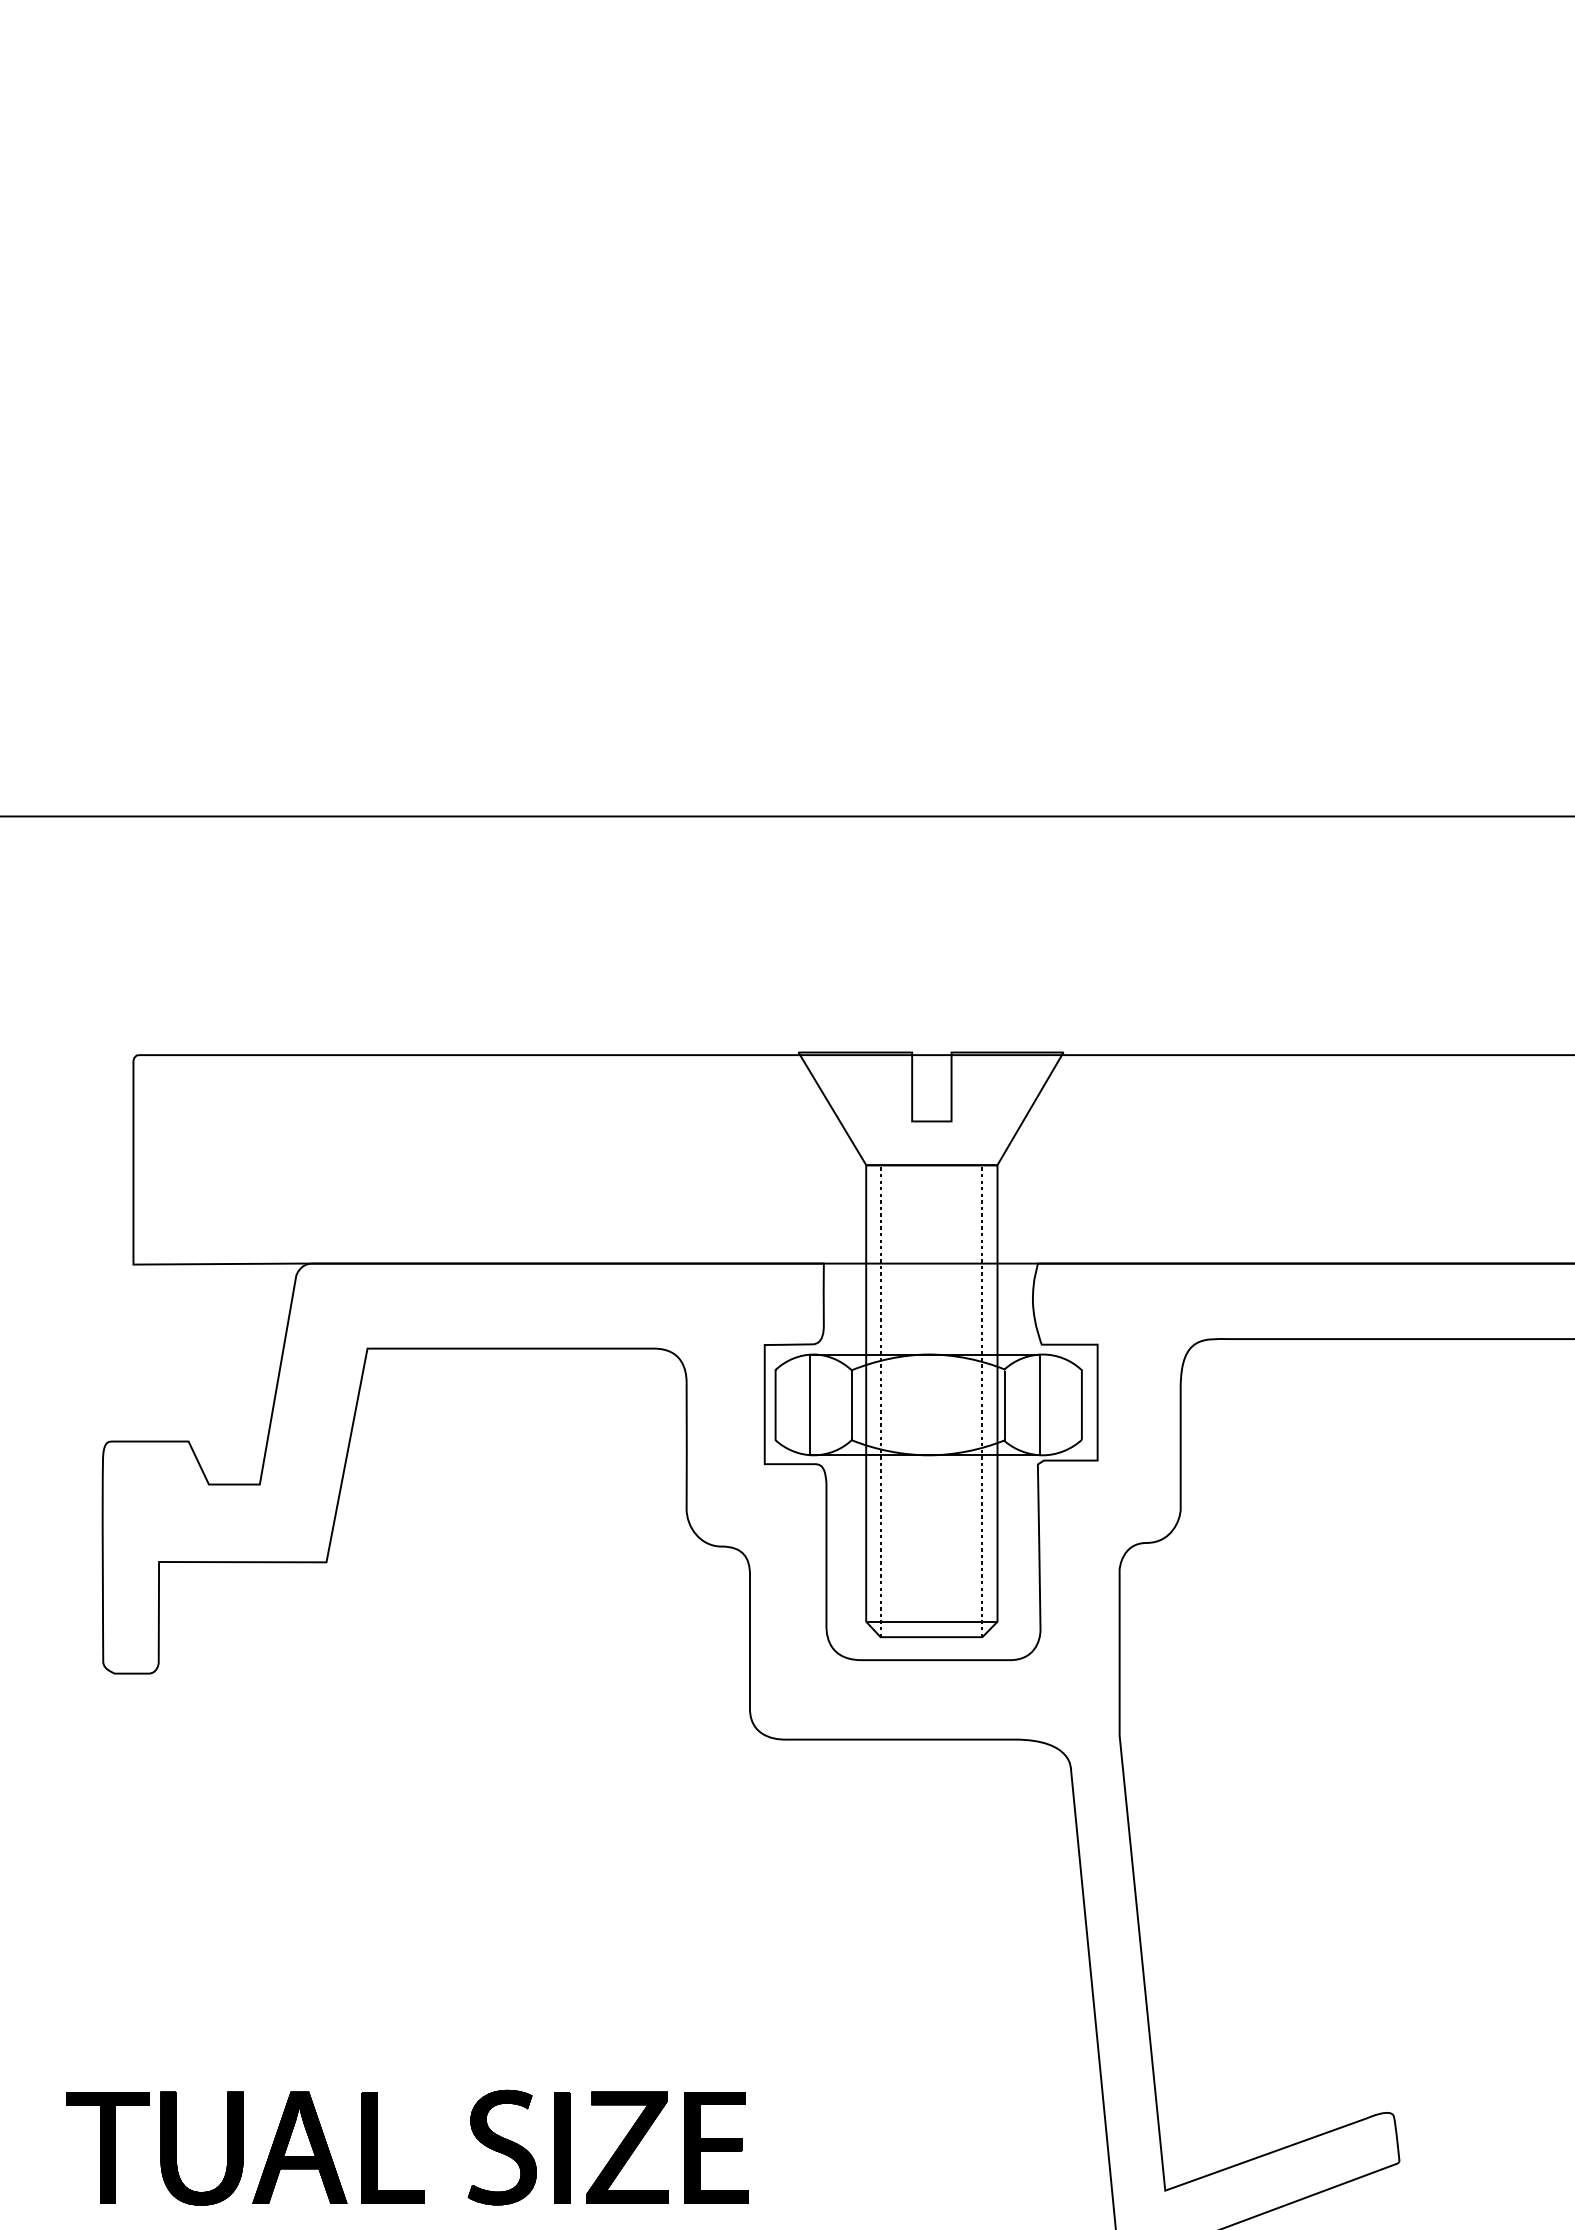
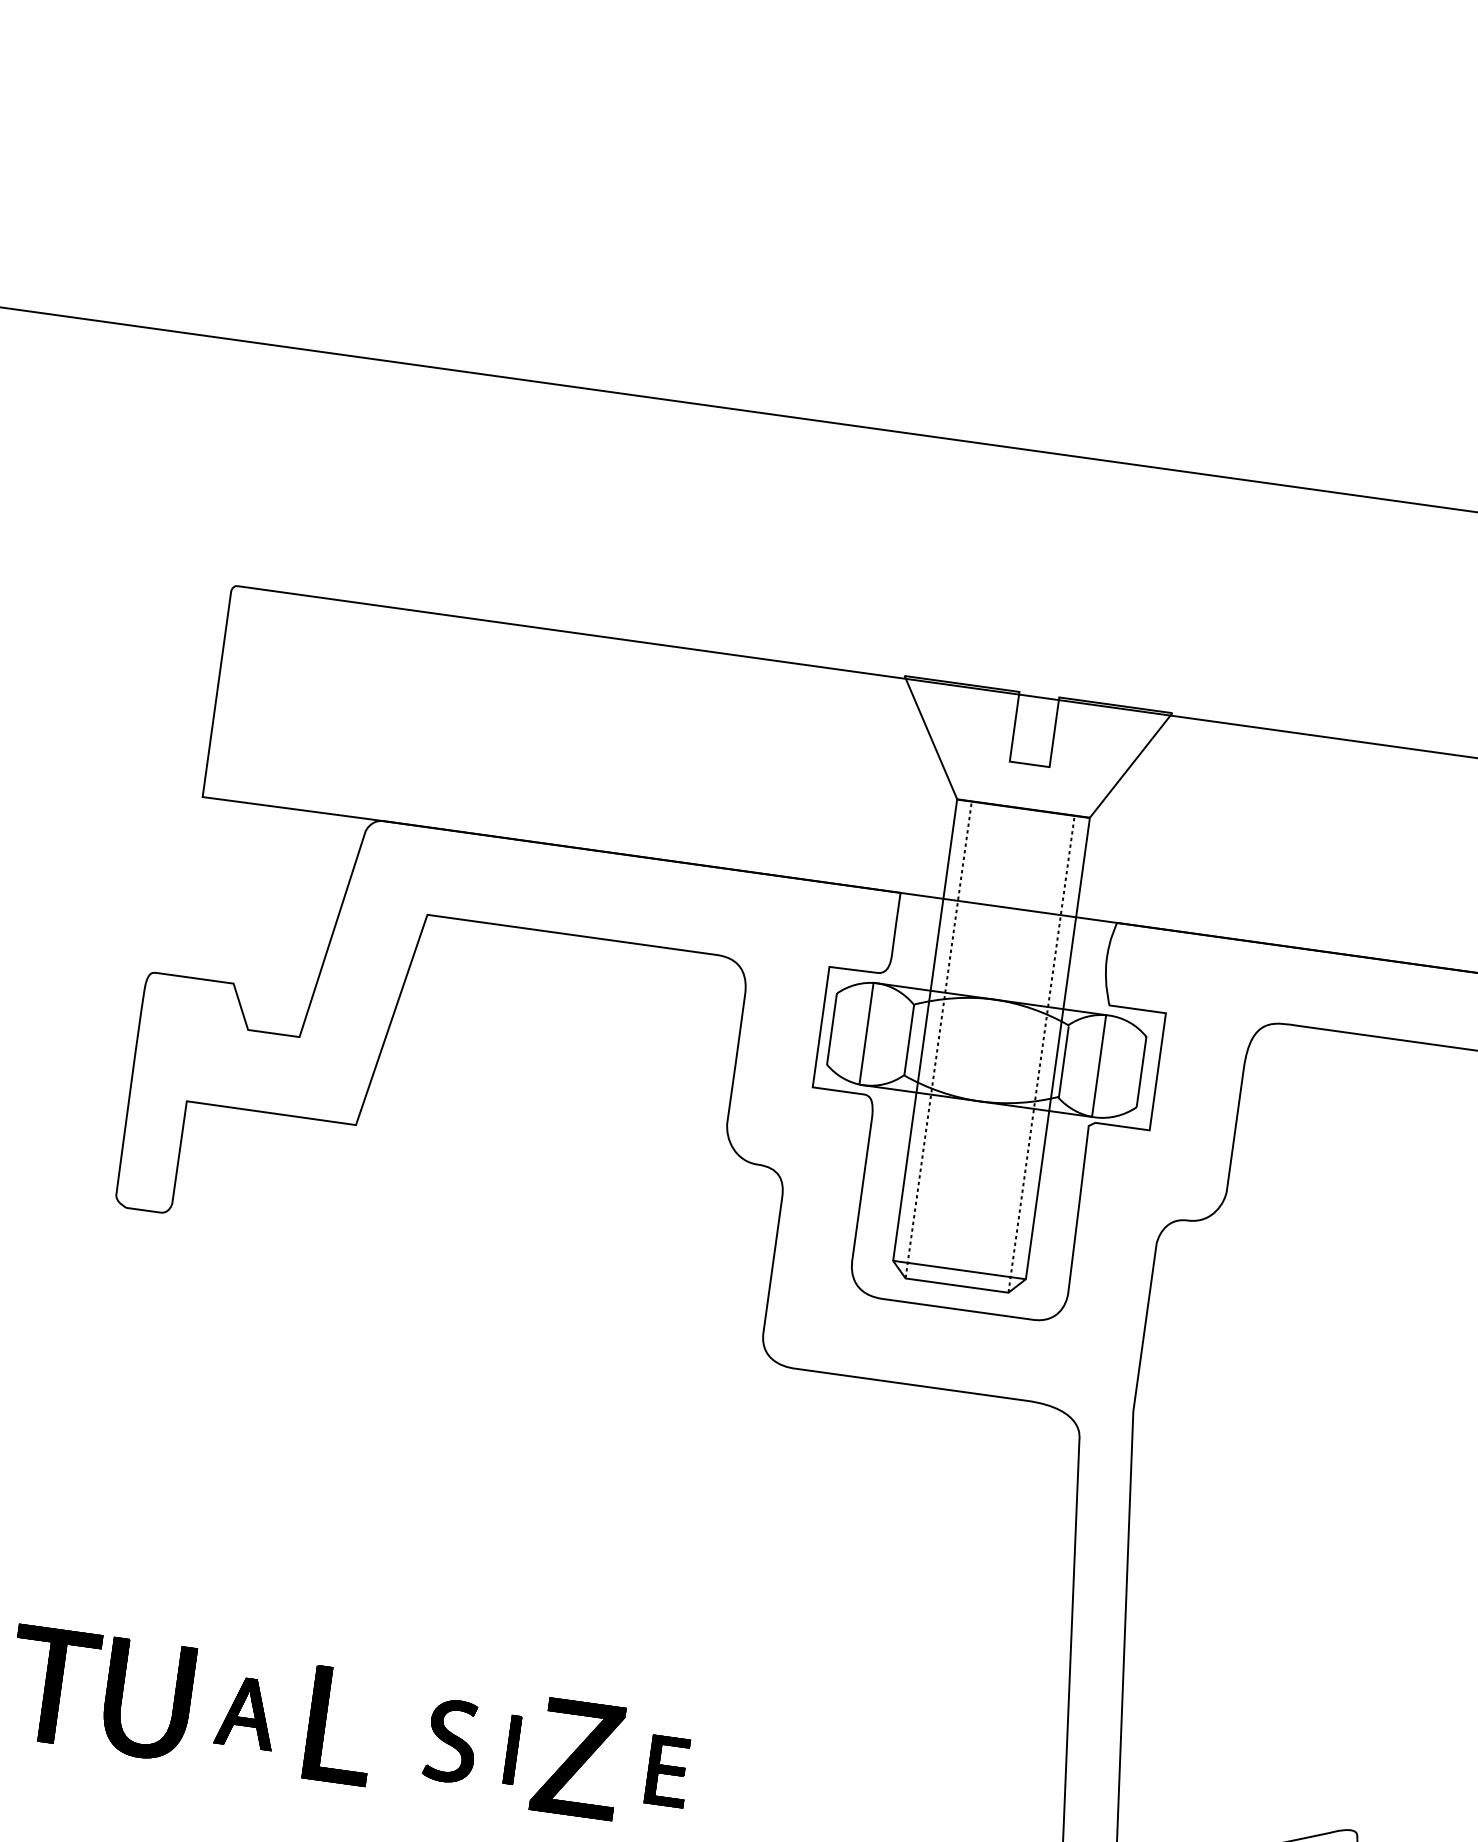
part: (299, 2147) -> (246, 1712), size x0.6
part: (501, 2147) -> (450, 1741), size x0.7
part: (562, 2147) -> (512, 1749), size x0.6
part: (716, 2147) -> (668, 1771), size x0.6

